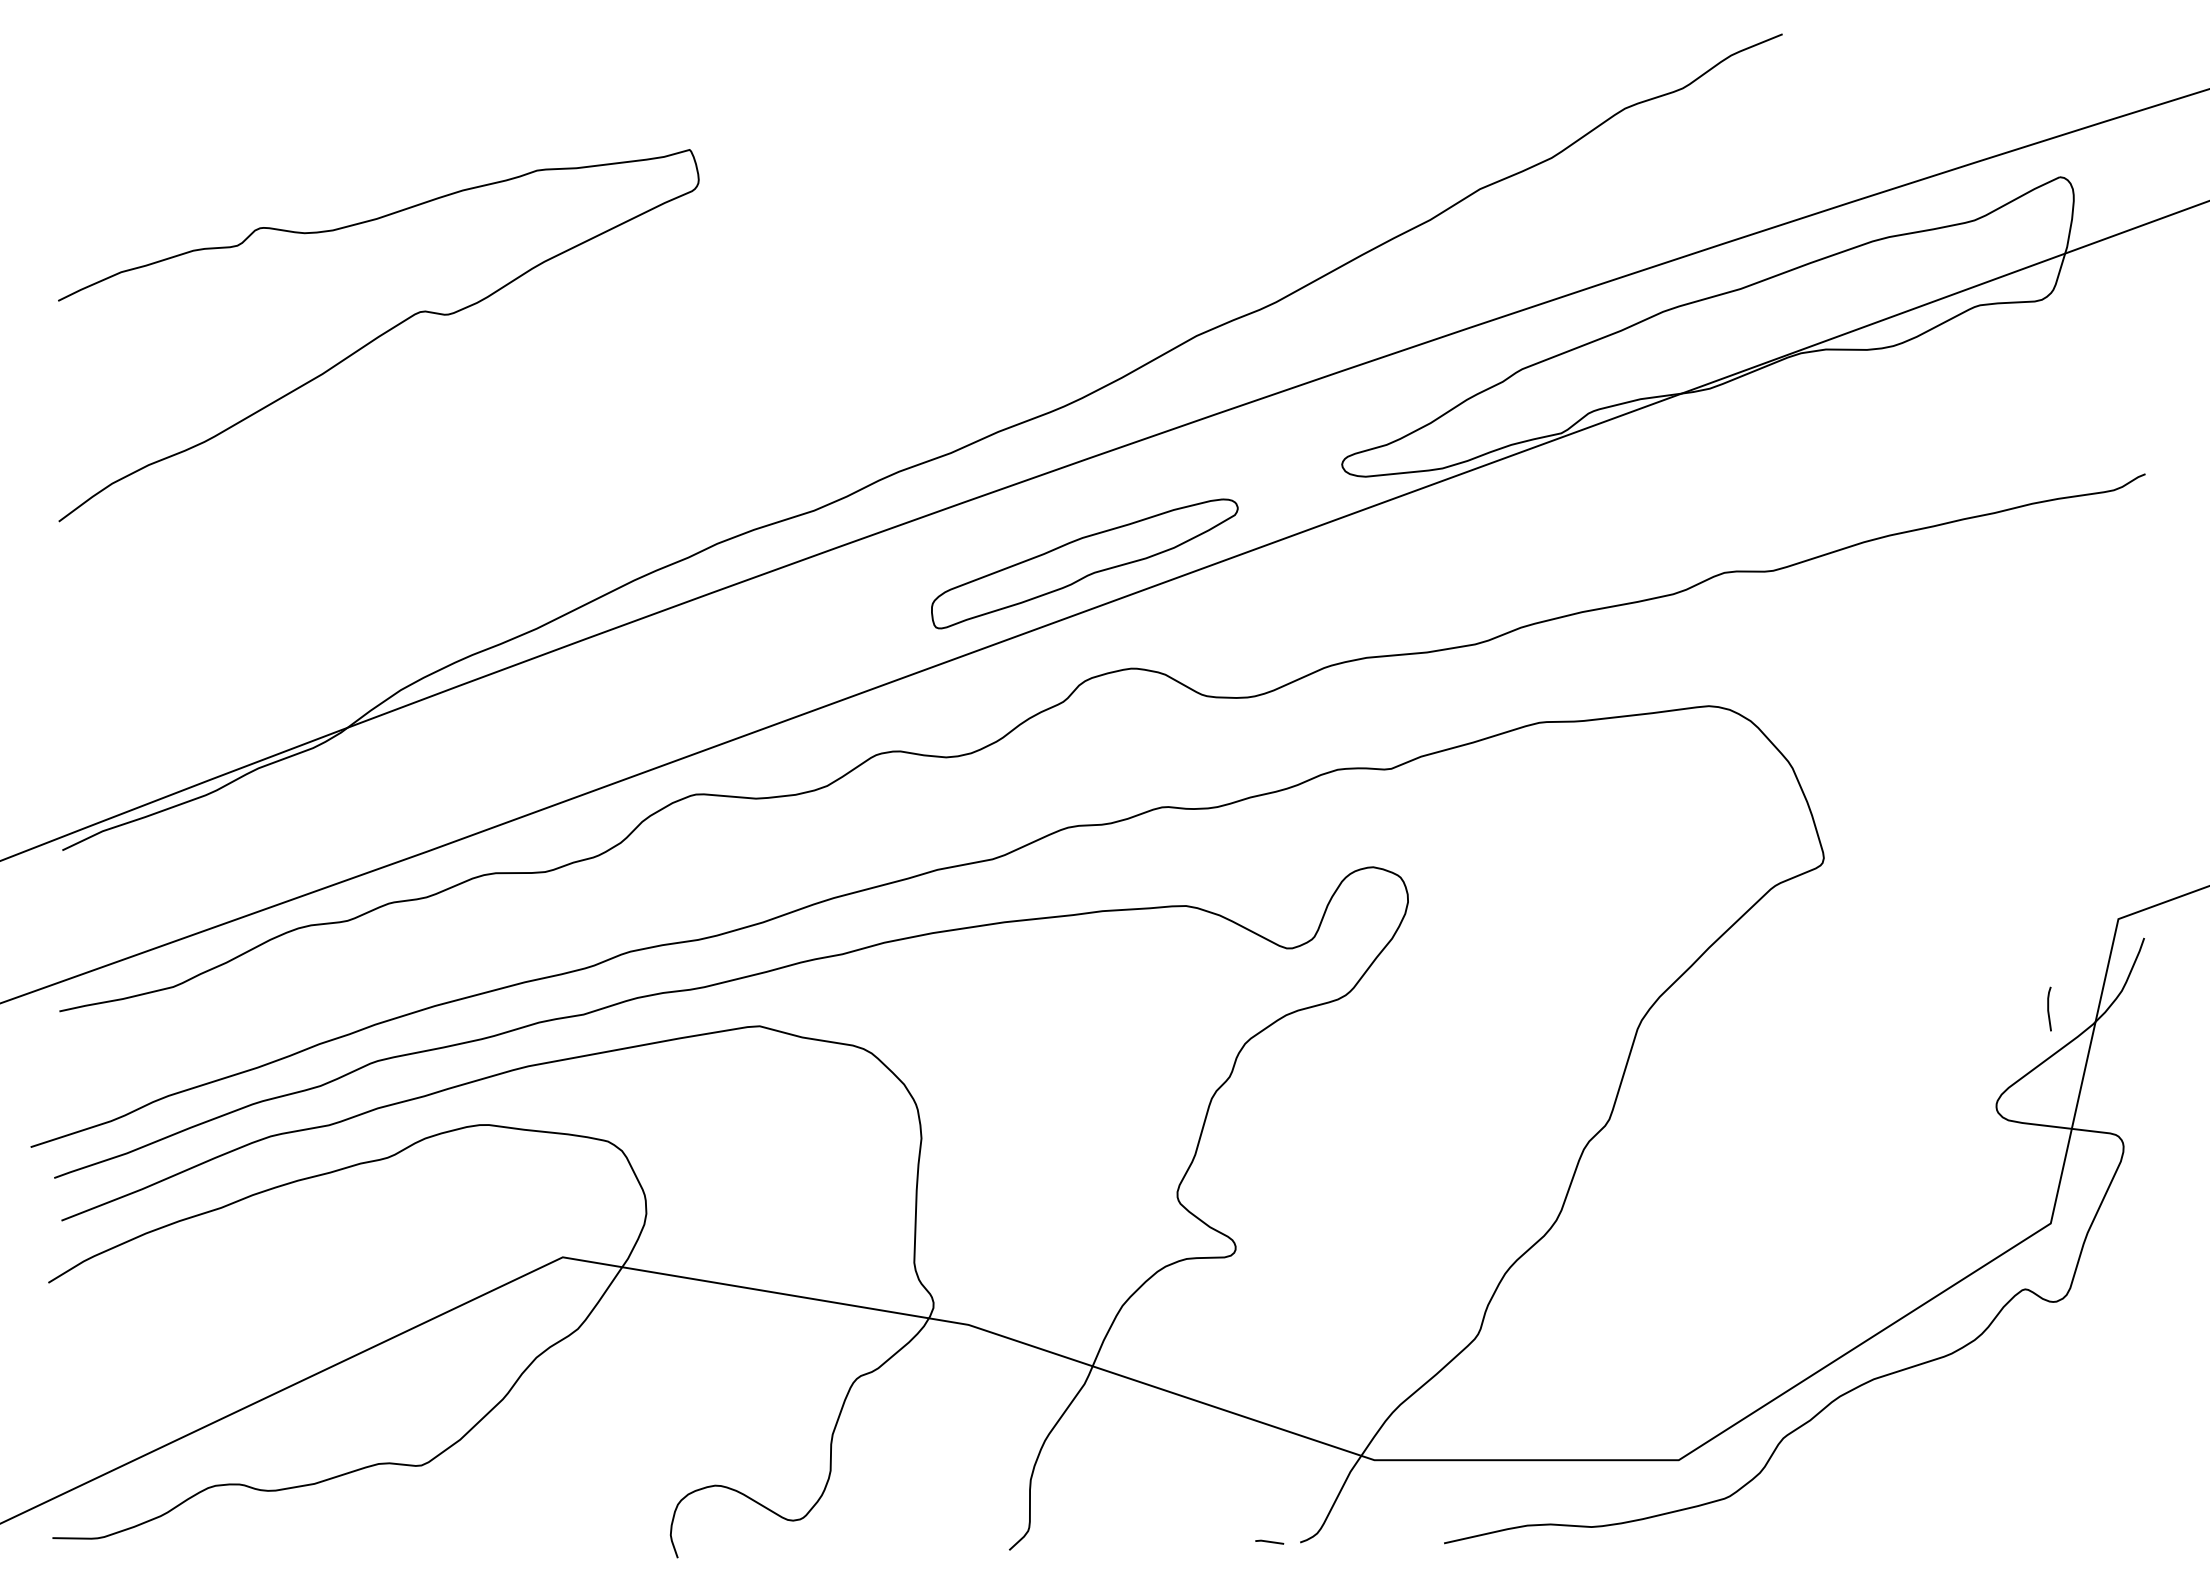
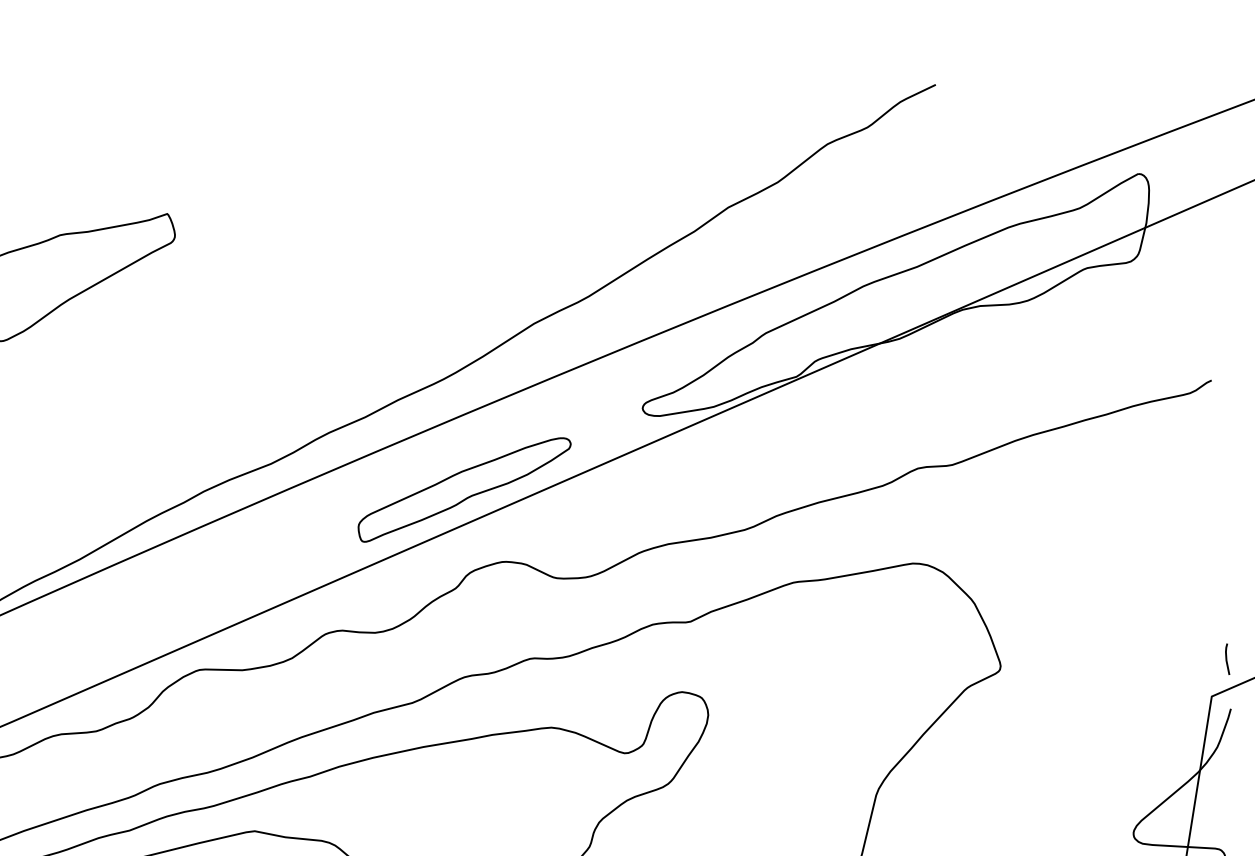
line: (2049, 1008) -> (1227, 658), moved

